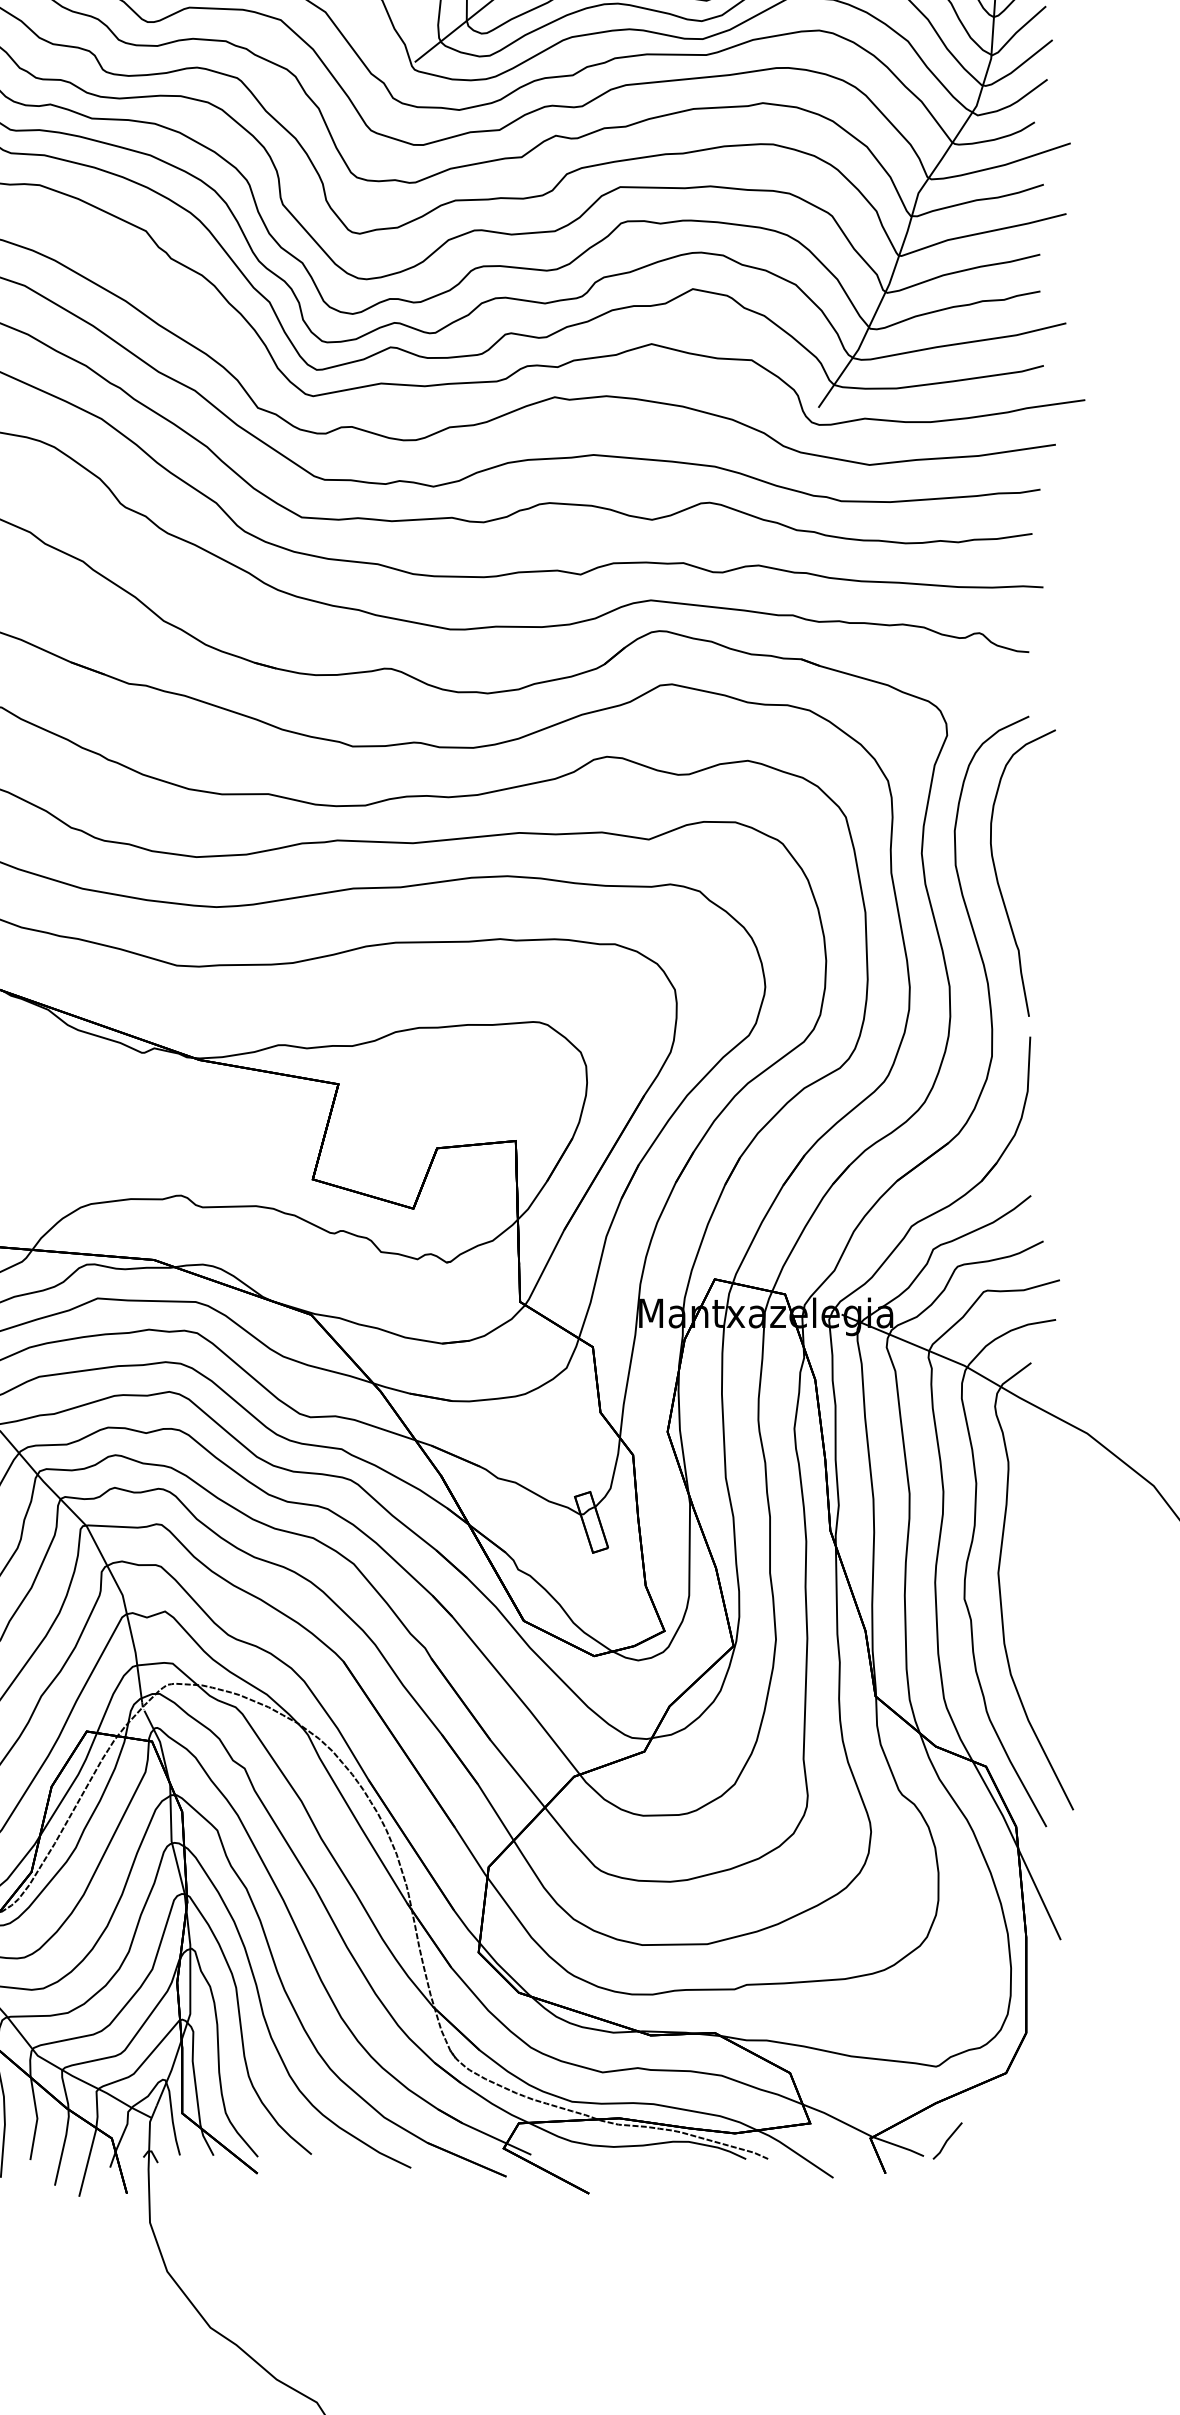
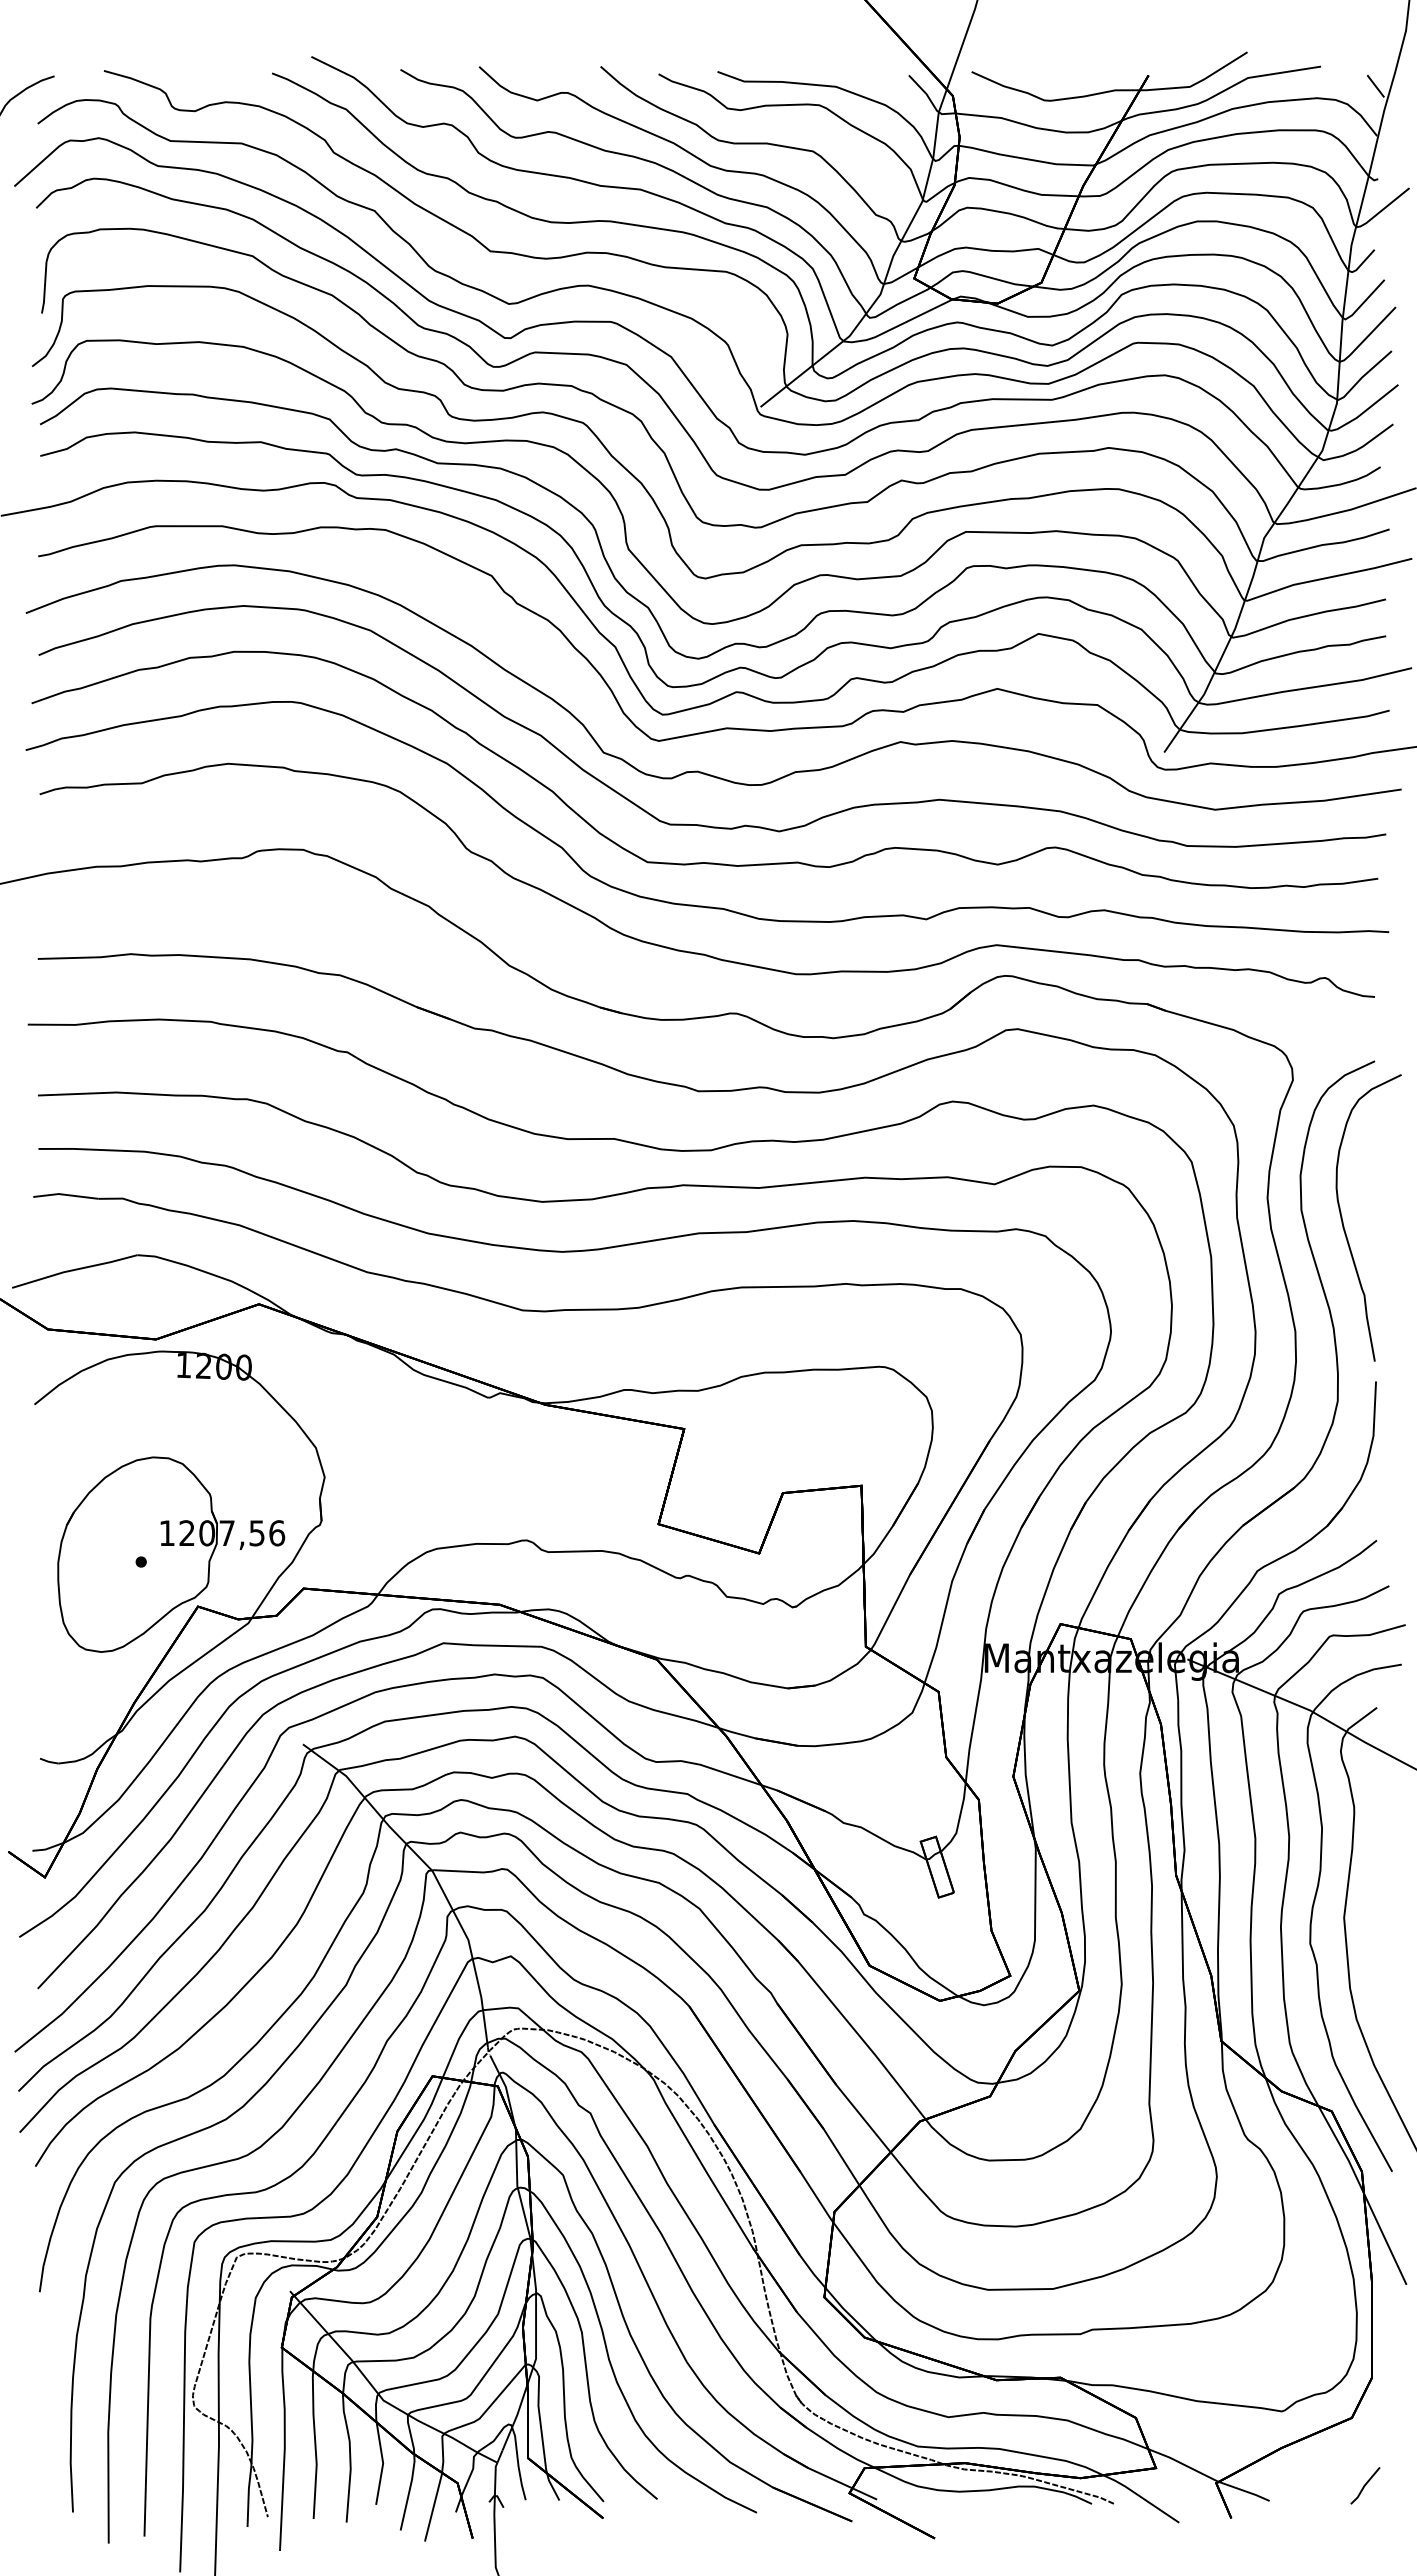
line: (947, 2140) -> (1365, 2485), moved

